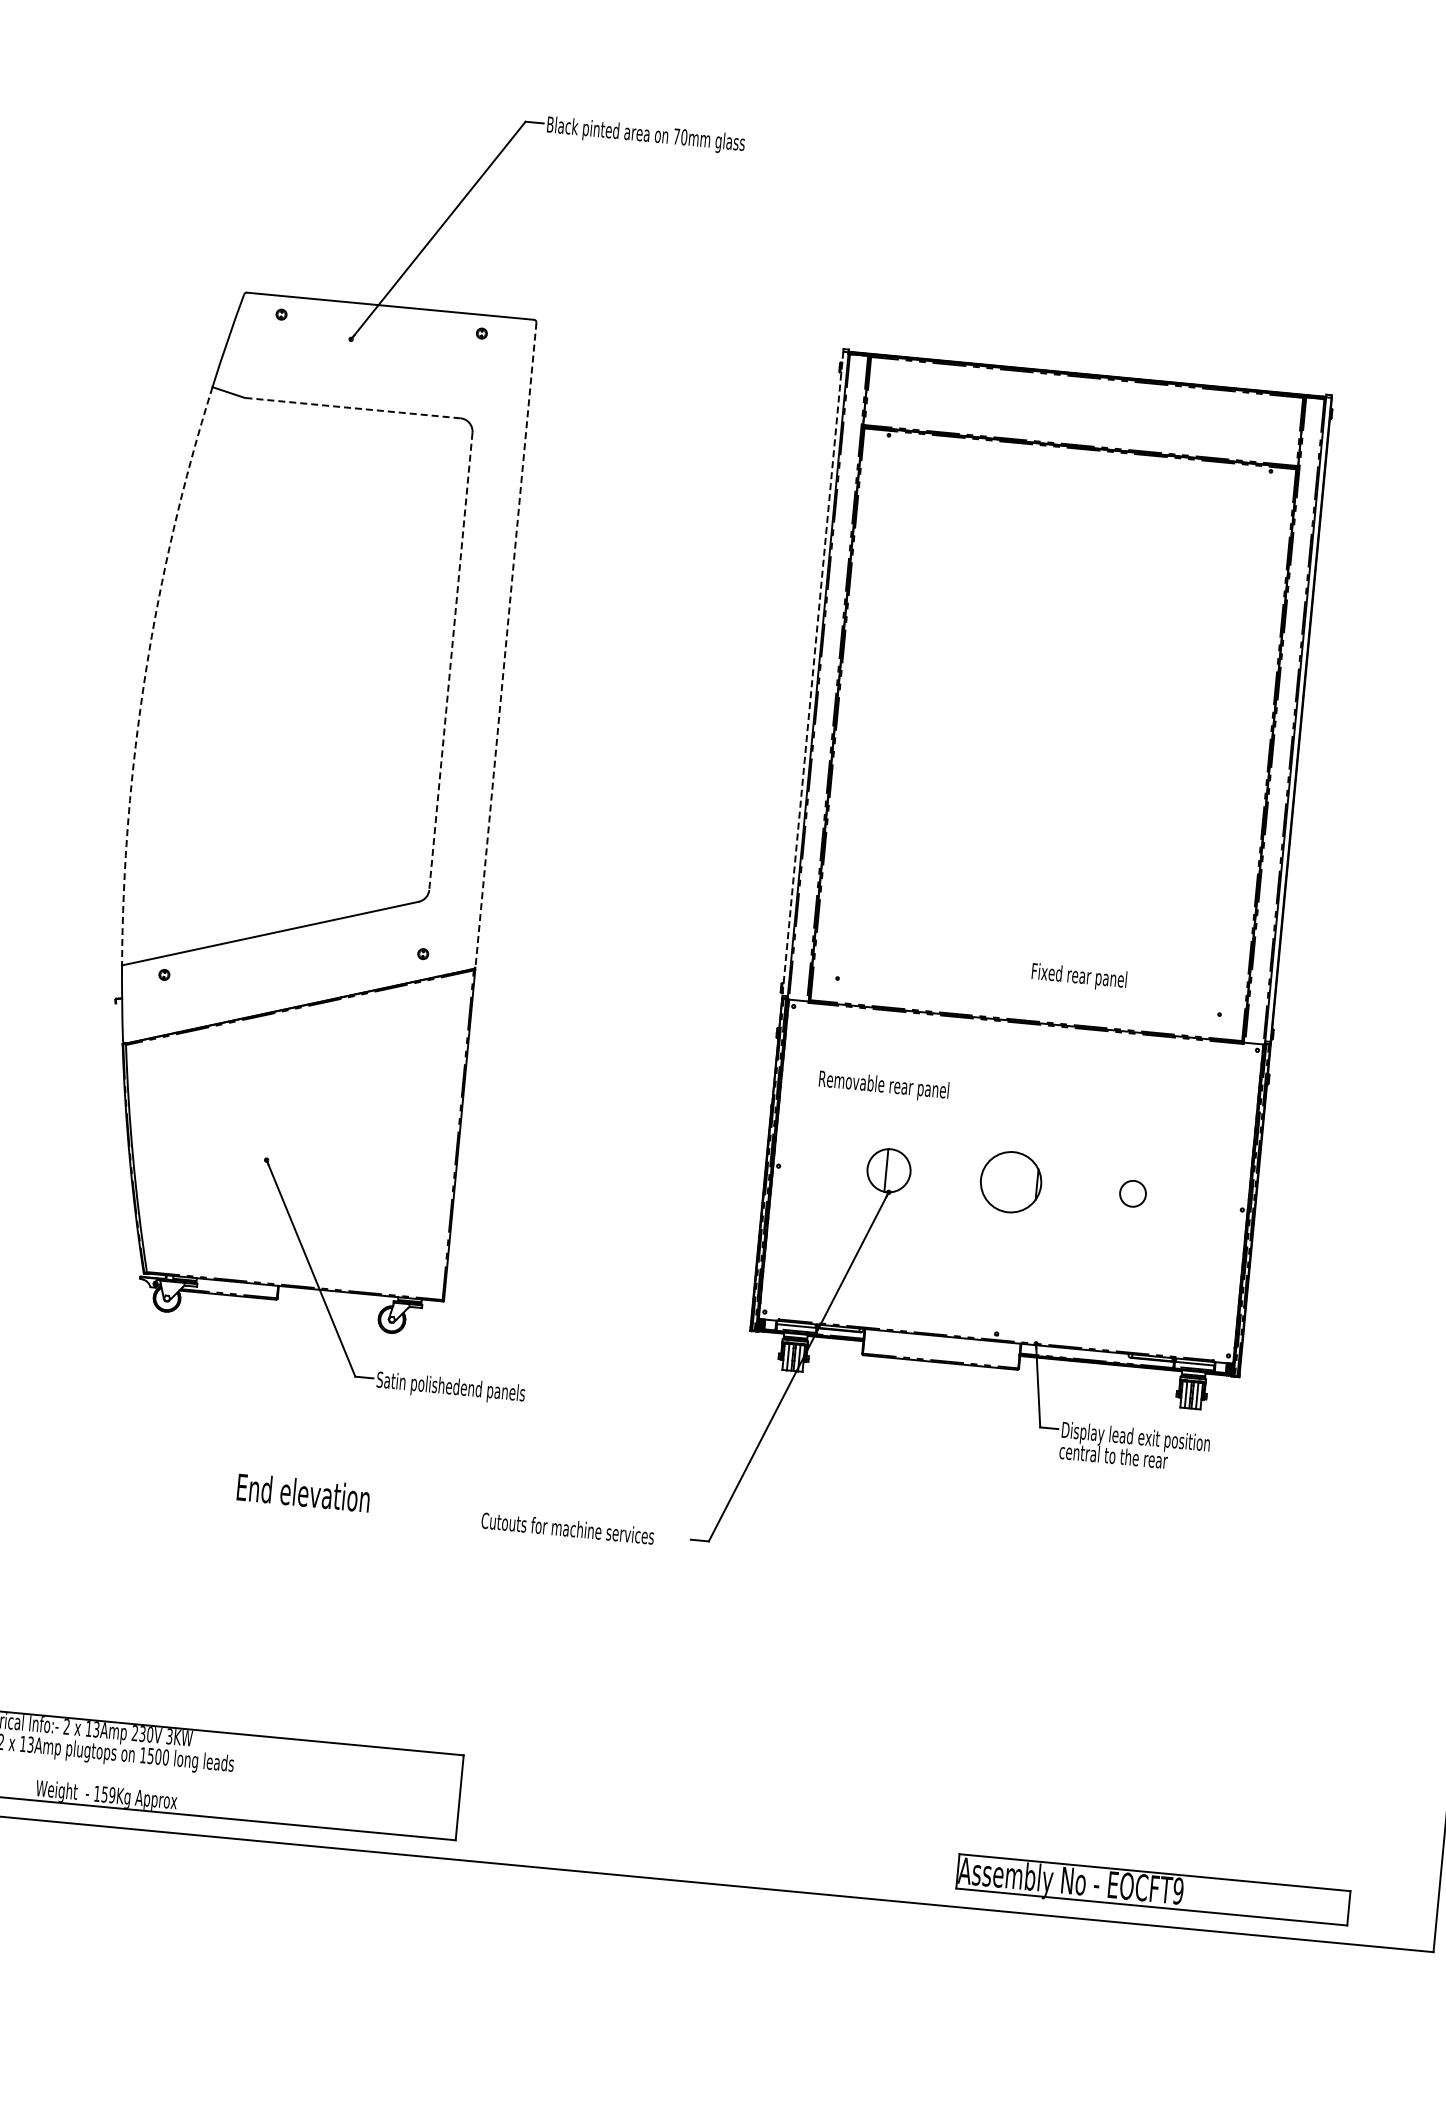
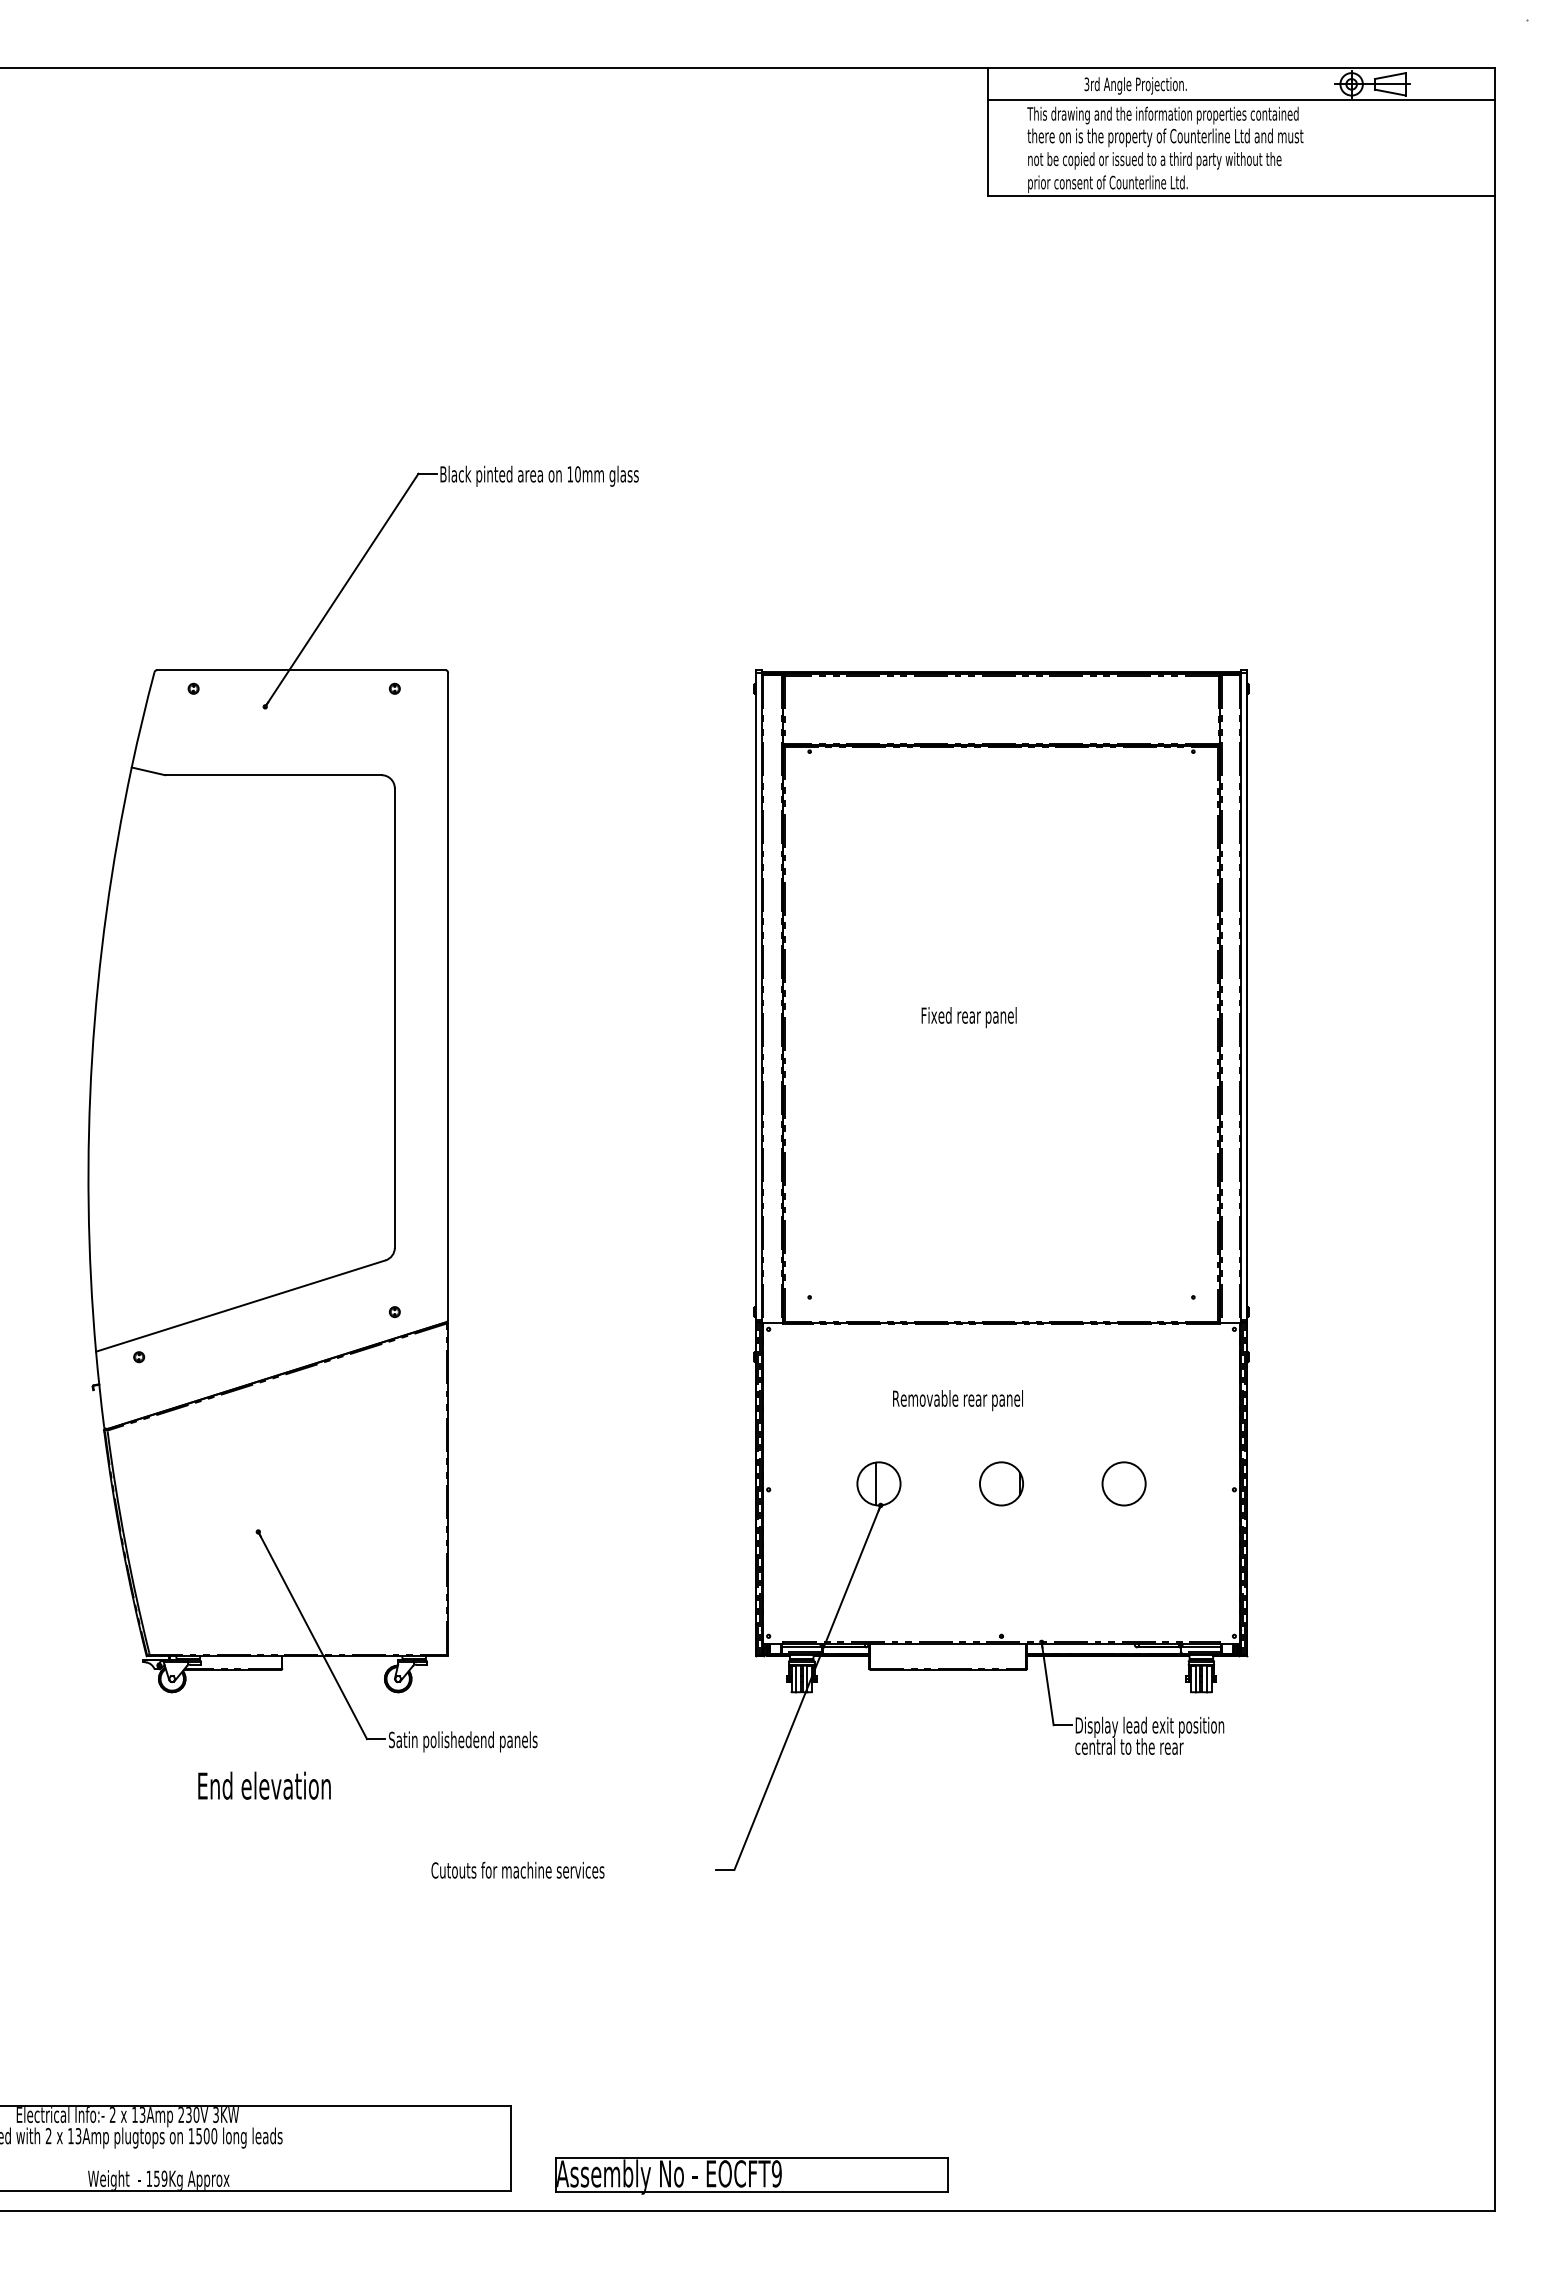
text: (676, 136) -> (570, 474), 70mm -> 10mm
line: (351, 408) -> (272, 775), dashed -> solid
line: (506, 644) -> (448, 996), dashed -> solid
line: (450, 661) -> (394, 1018), dashed -> solid
arc: (146, 673) -> (92, 1058), dashed -> solid
line: (812, 673) -> (756, 996), dashed -> solid
text: (1078, 977) -> (968, 1017), moved
text: (883, 1086) -> (957, 1400), moved
part: (1011, 1181) -> (1001, 1483), size x0.71
circle: (1132, 1193) -> (1123, 1483), size x1.67
text: (303, 1492) -> (264, 1785), moved
text: (567, 1527) -> (517, 1869), moved
part: (1153, 1890) -> (751, 2175), moved

